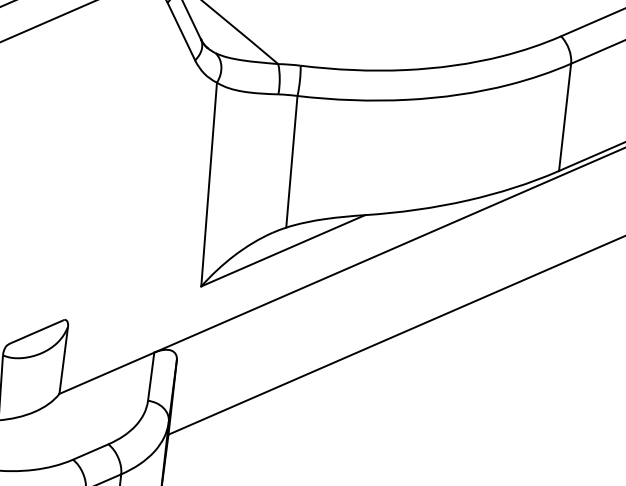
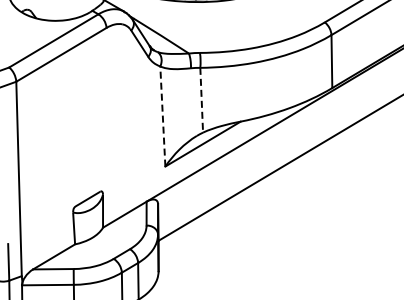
line: (291, 162) -> (201, 100), solid -> dashed
line: (208, 182) -> (162, 115), solid -> dashed

